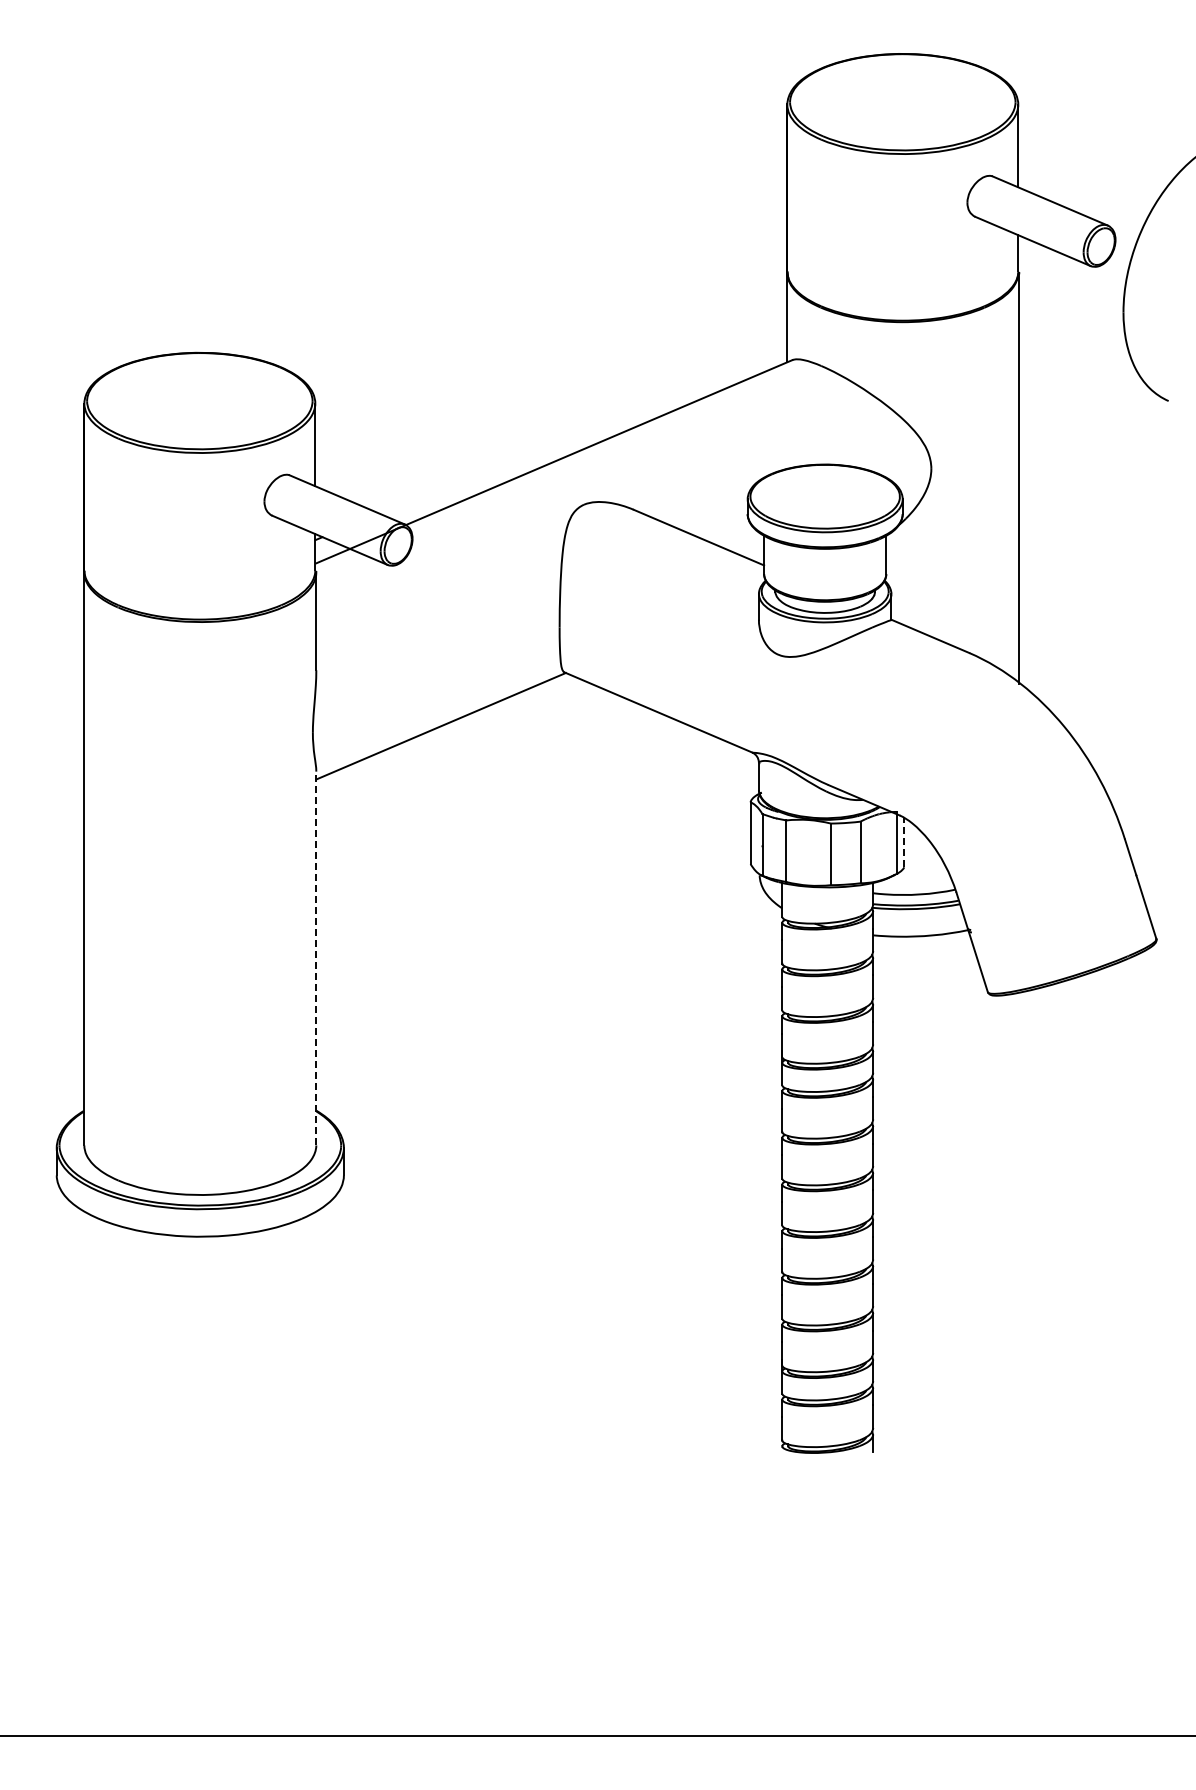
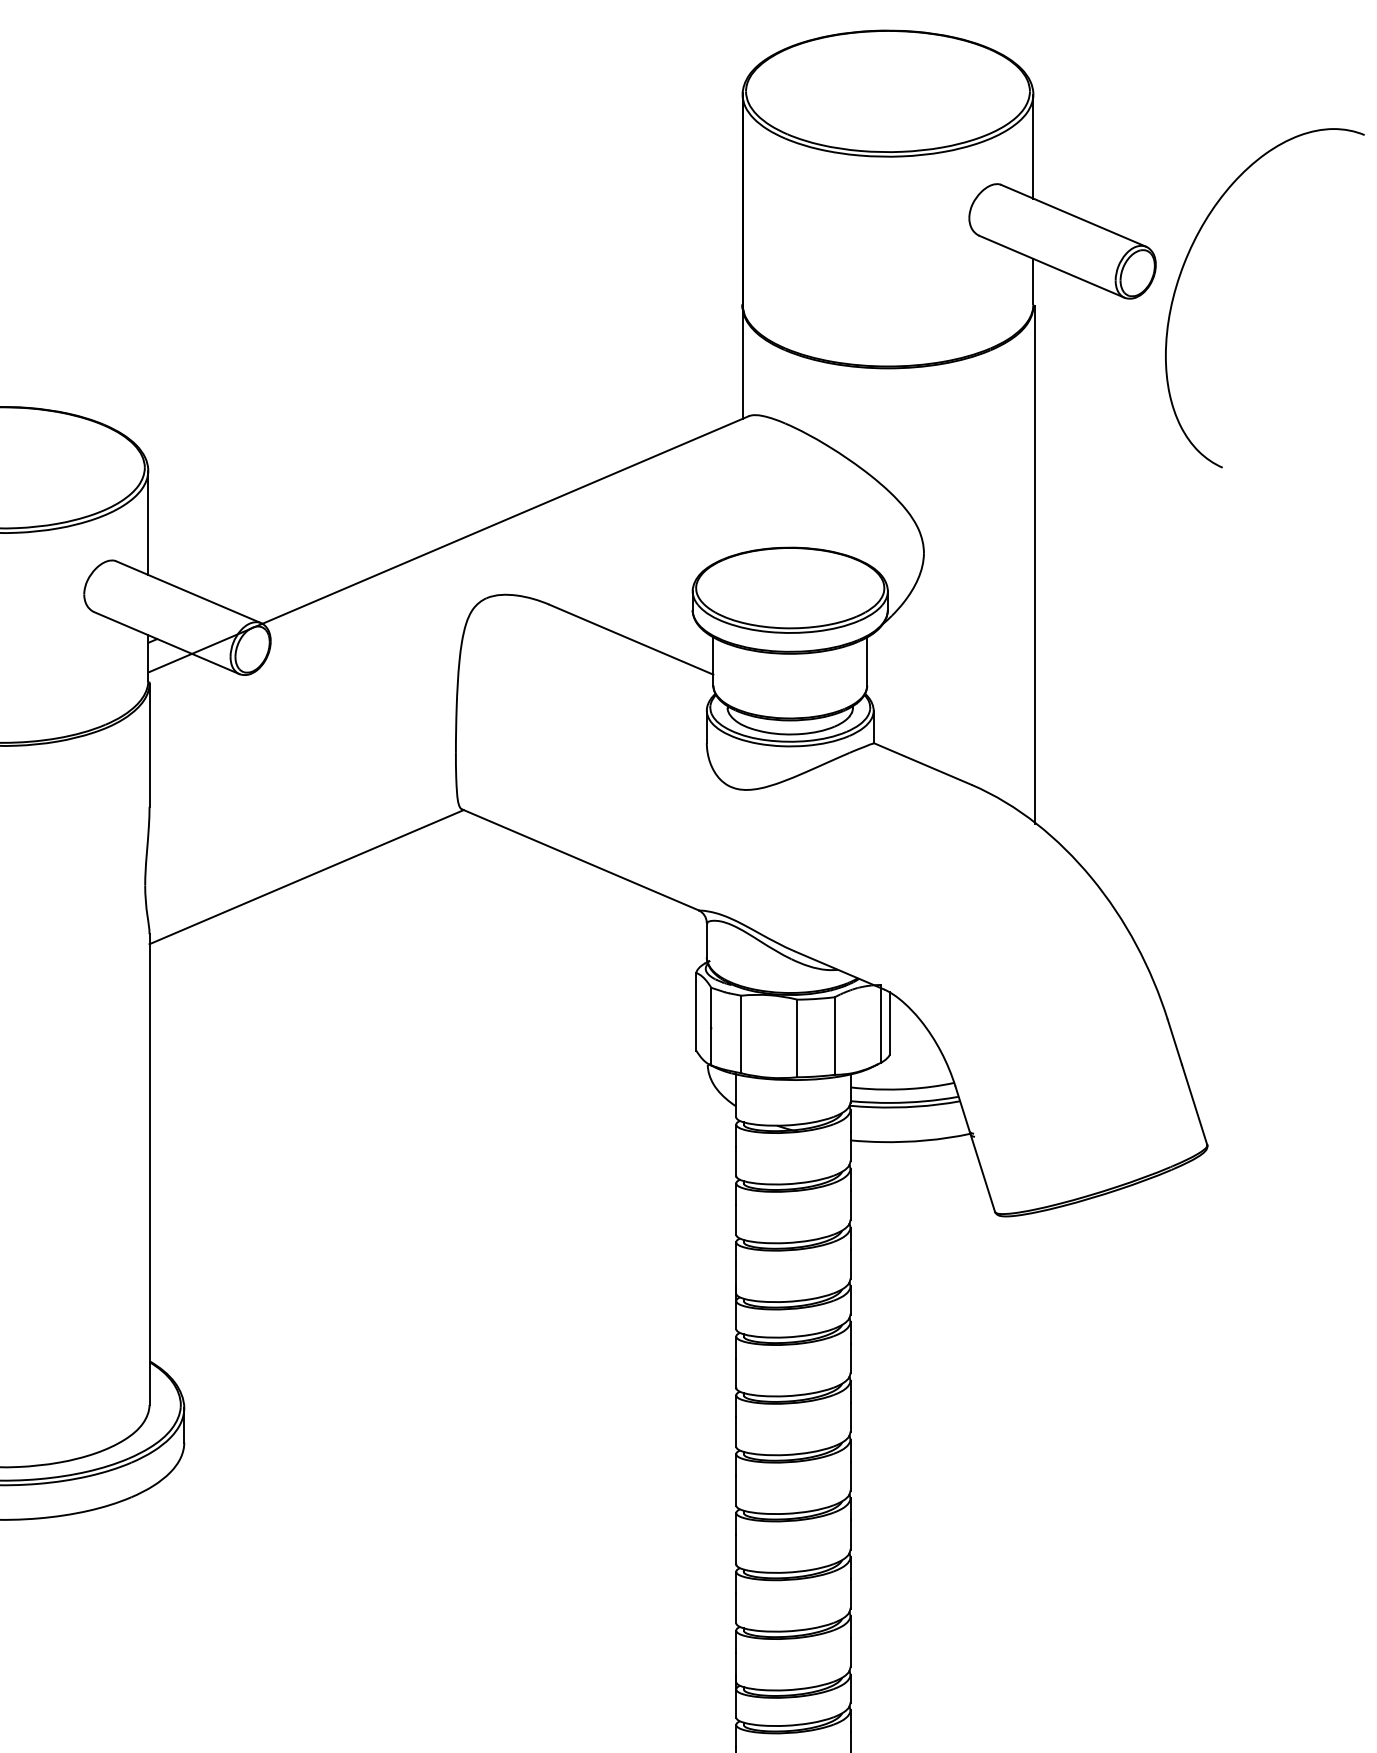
line: (904, 842) -> (890, 1023), dashed -> solid
line: (316, 958) -> (149, 1169), dashed -> solid

